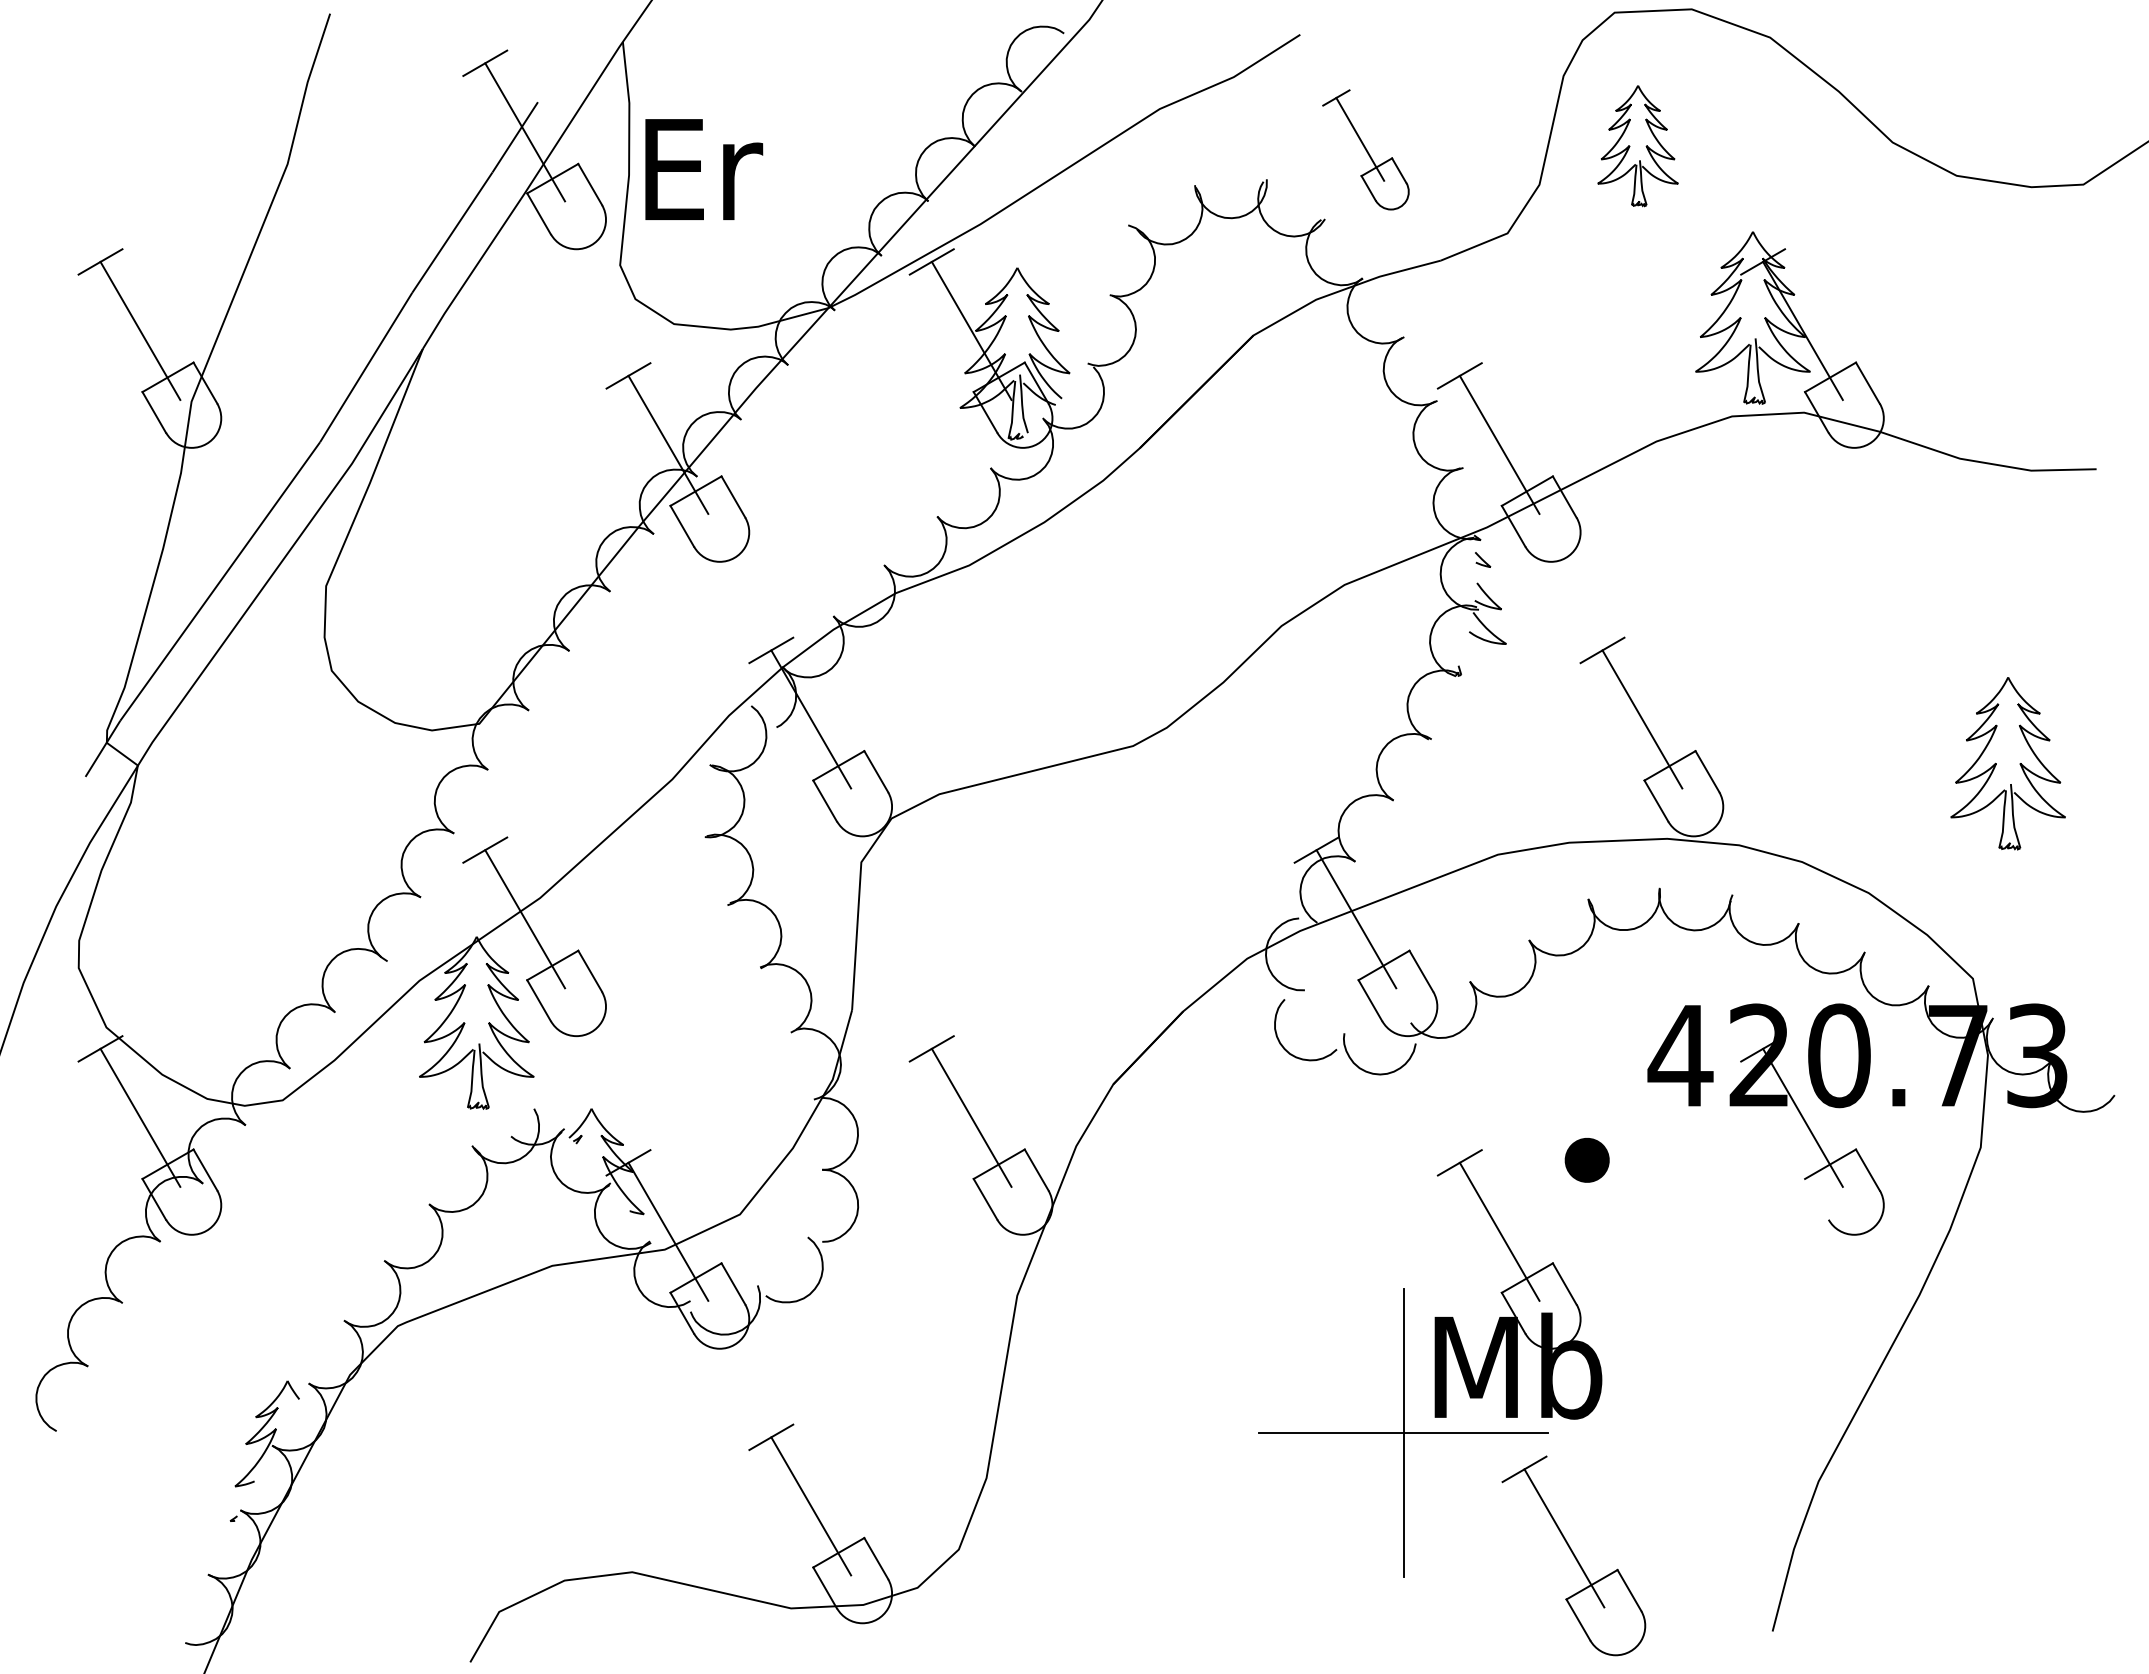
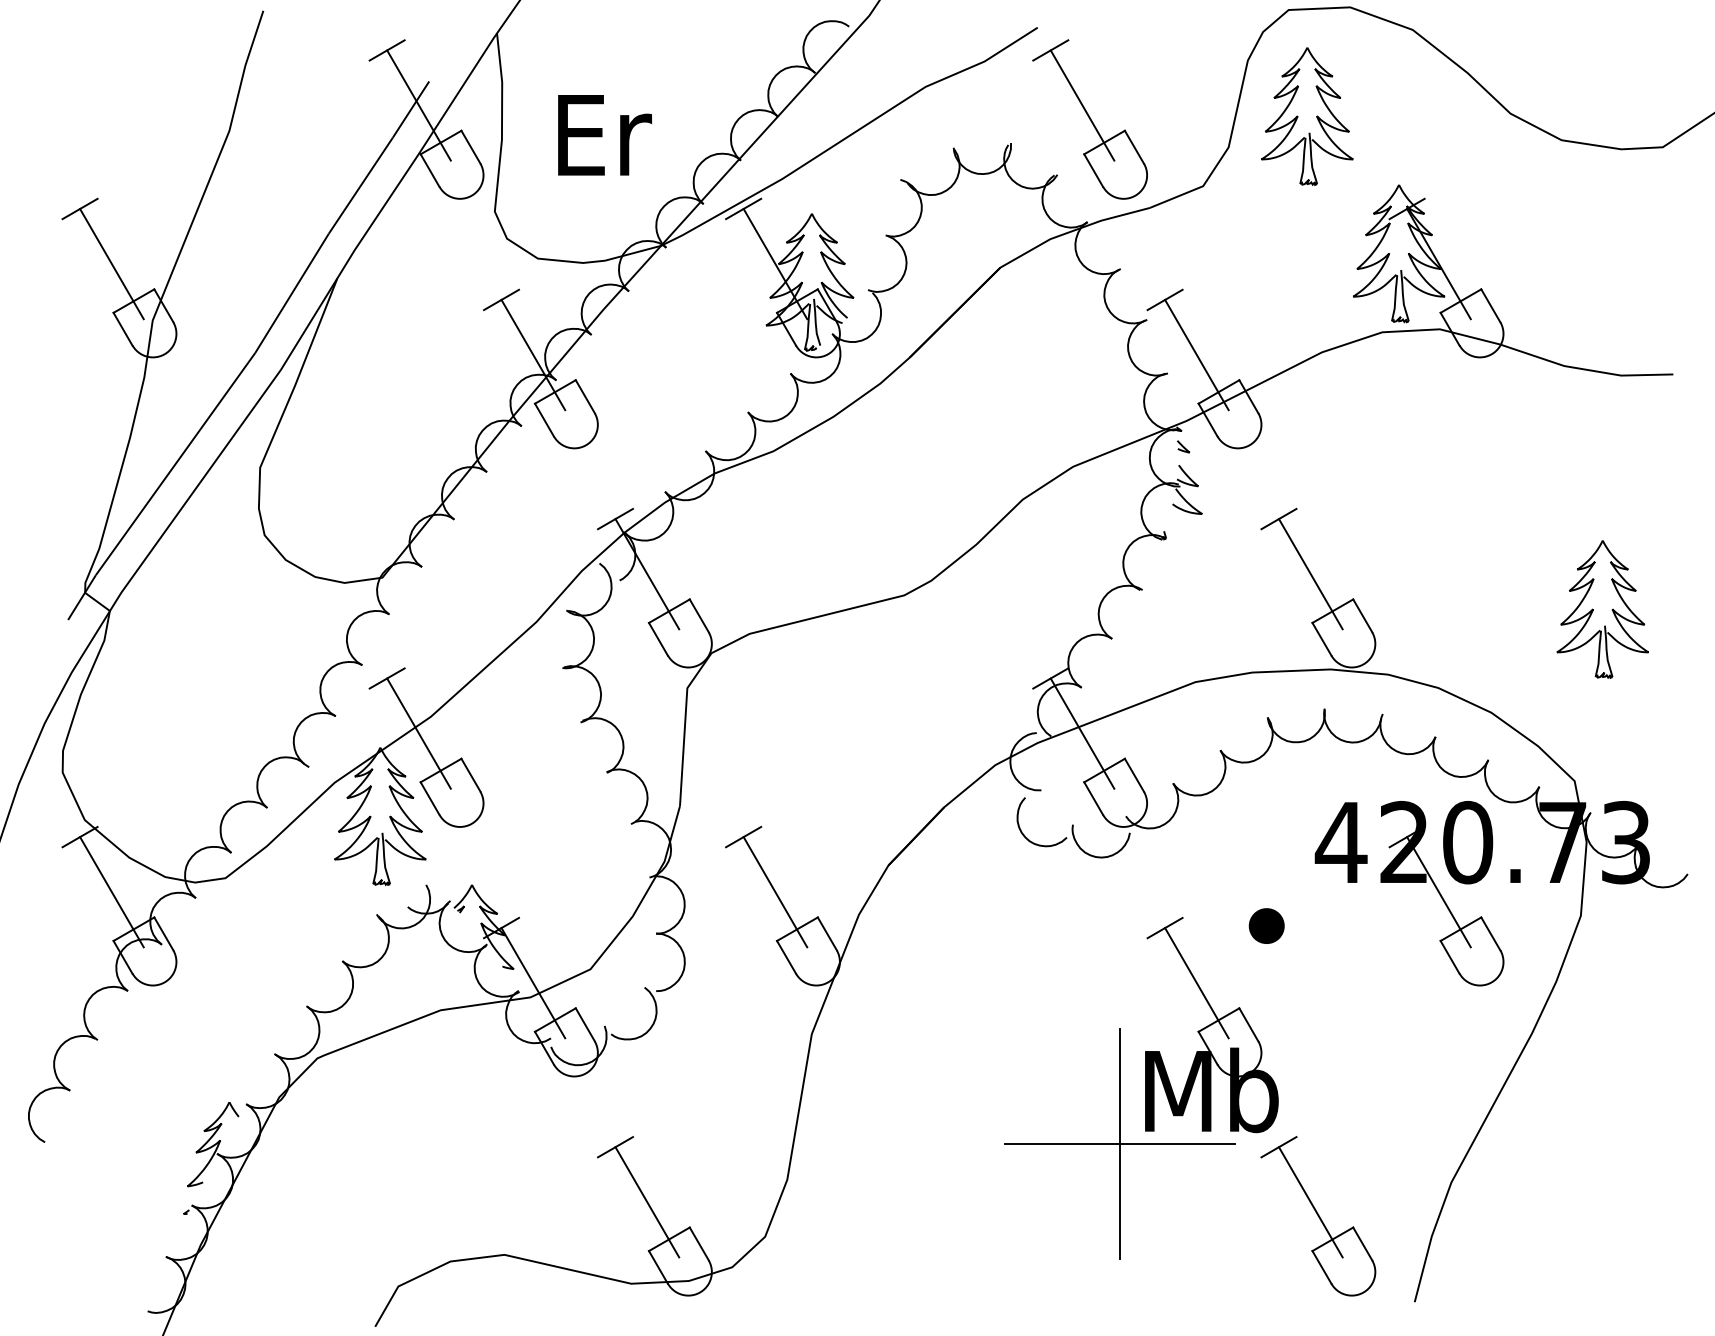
part: (1637, 145) -> (1306, 116), size x1.43
part: (1365, 149) -> (1089, 119), size x1.67
text: (704, 169) -> (605, 135), moved
line: (1816, 1198) -> (1449, 956), added
part: (1573, 1555) -> (1318, 1215), moved

